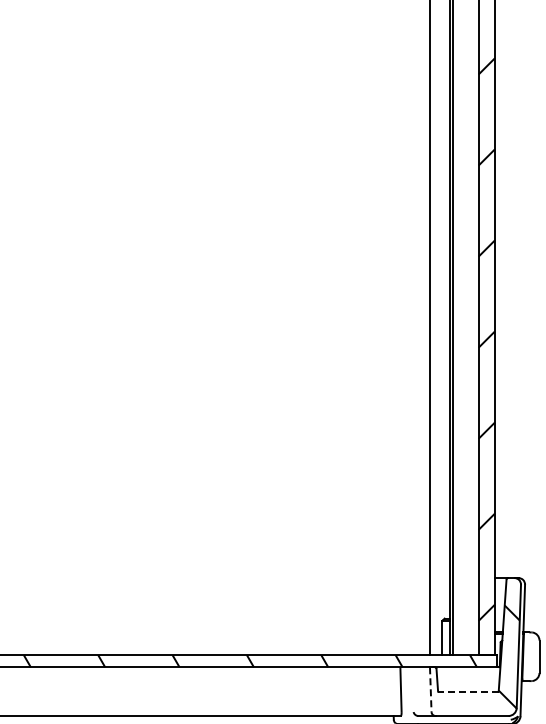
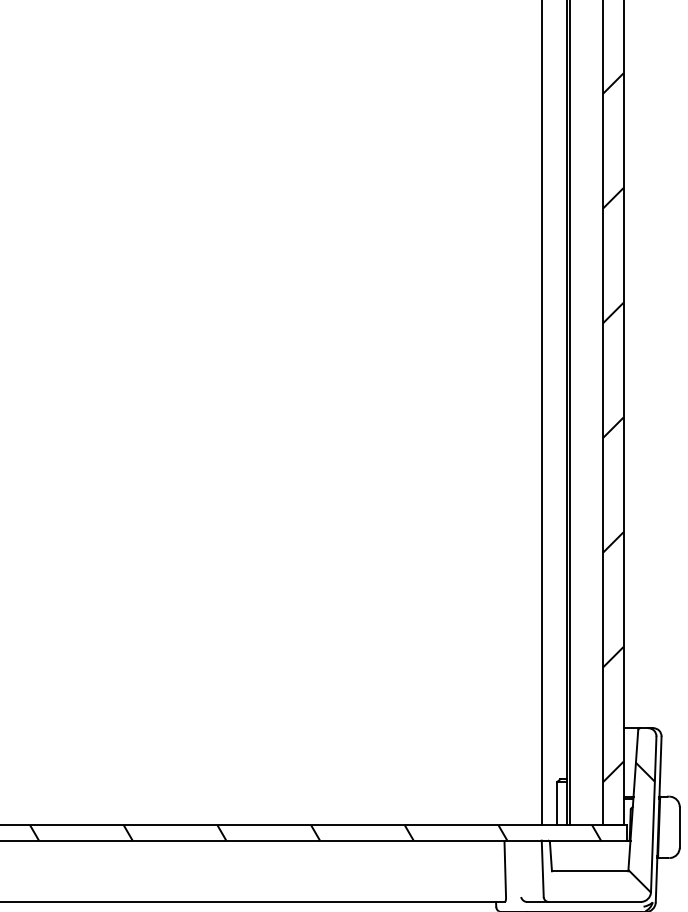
line: (430, 690) -> (542, 869), dashed -> solid
line: (467, 691) -> (589, 871), dashed -> solid

